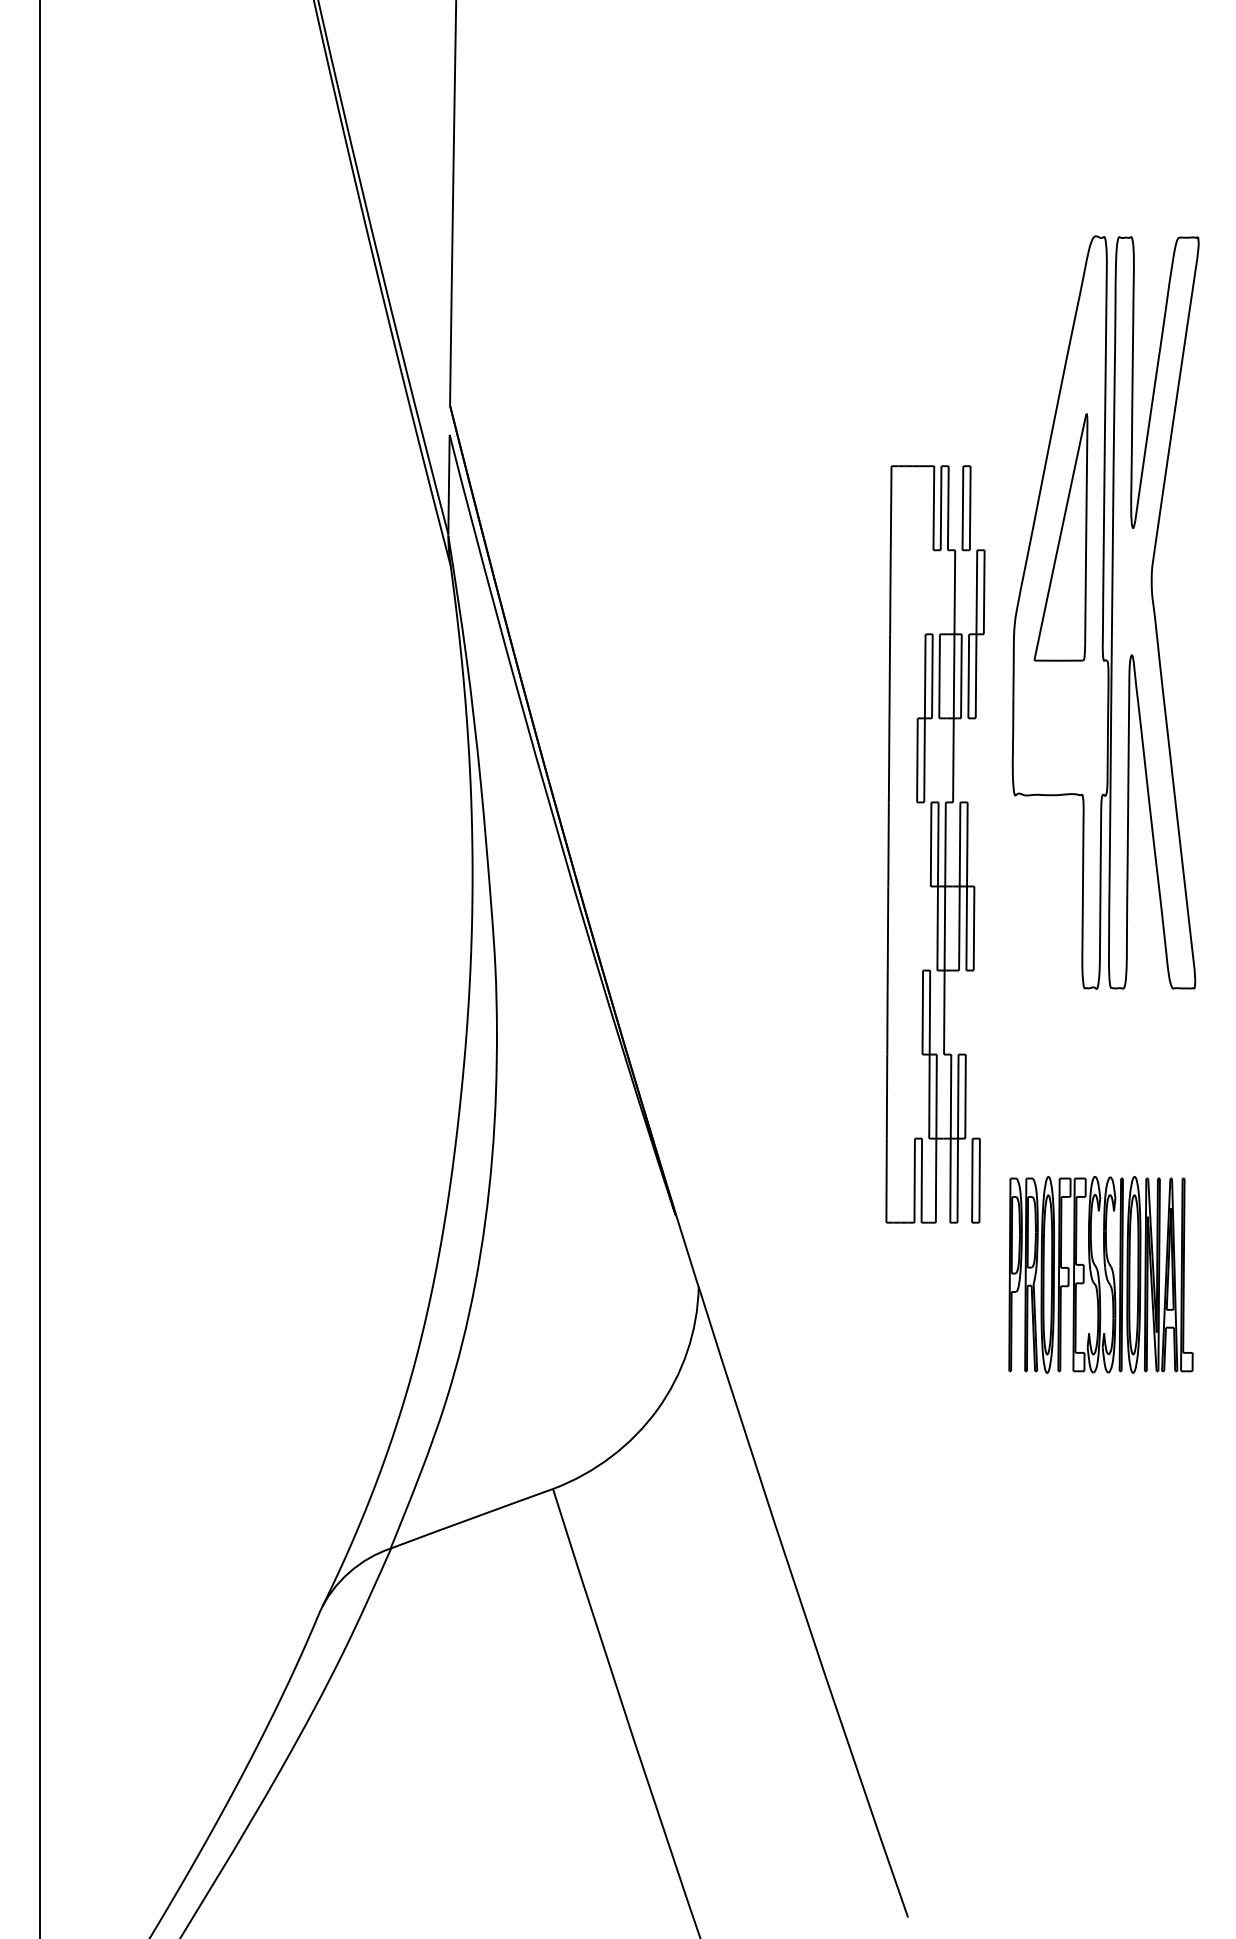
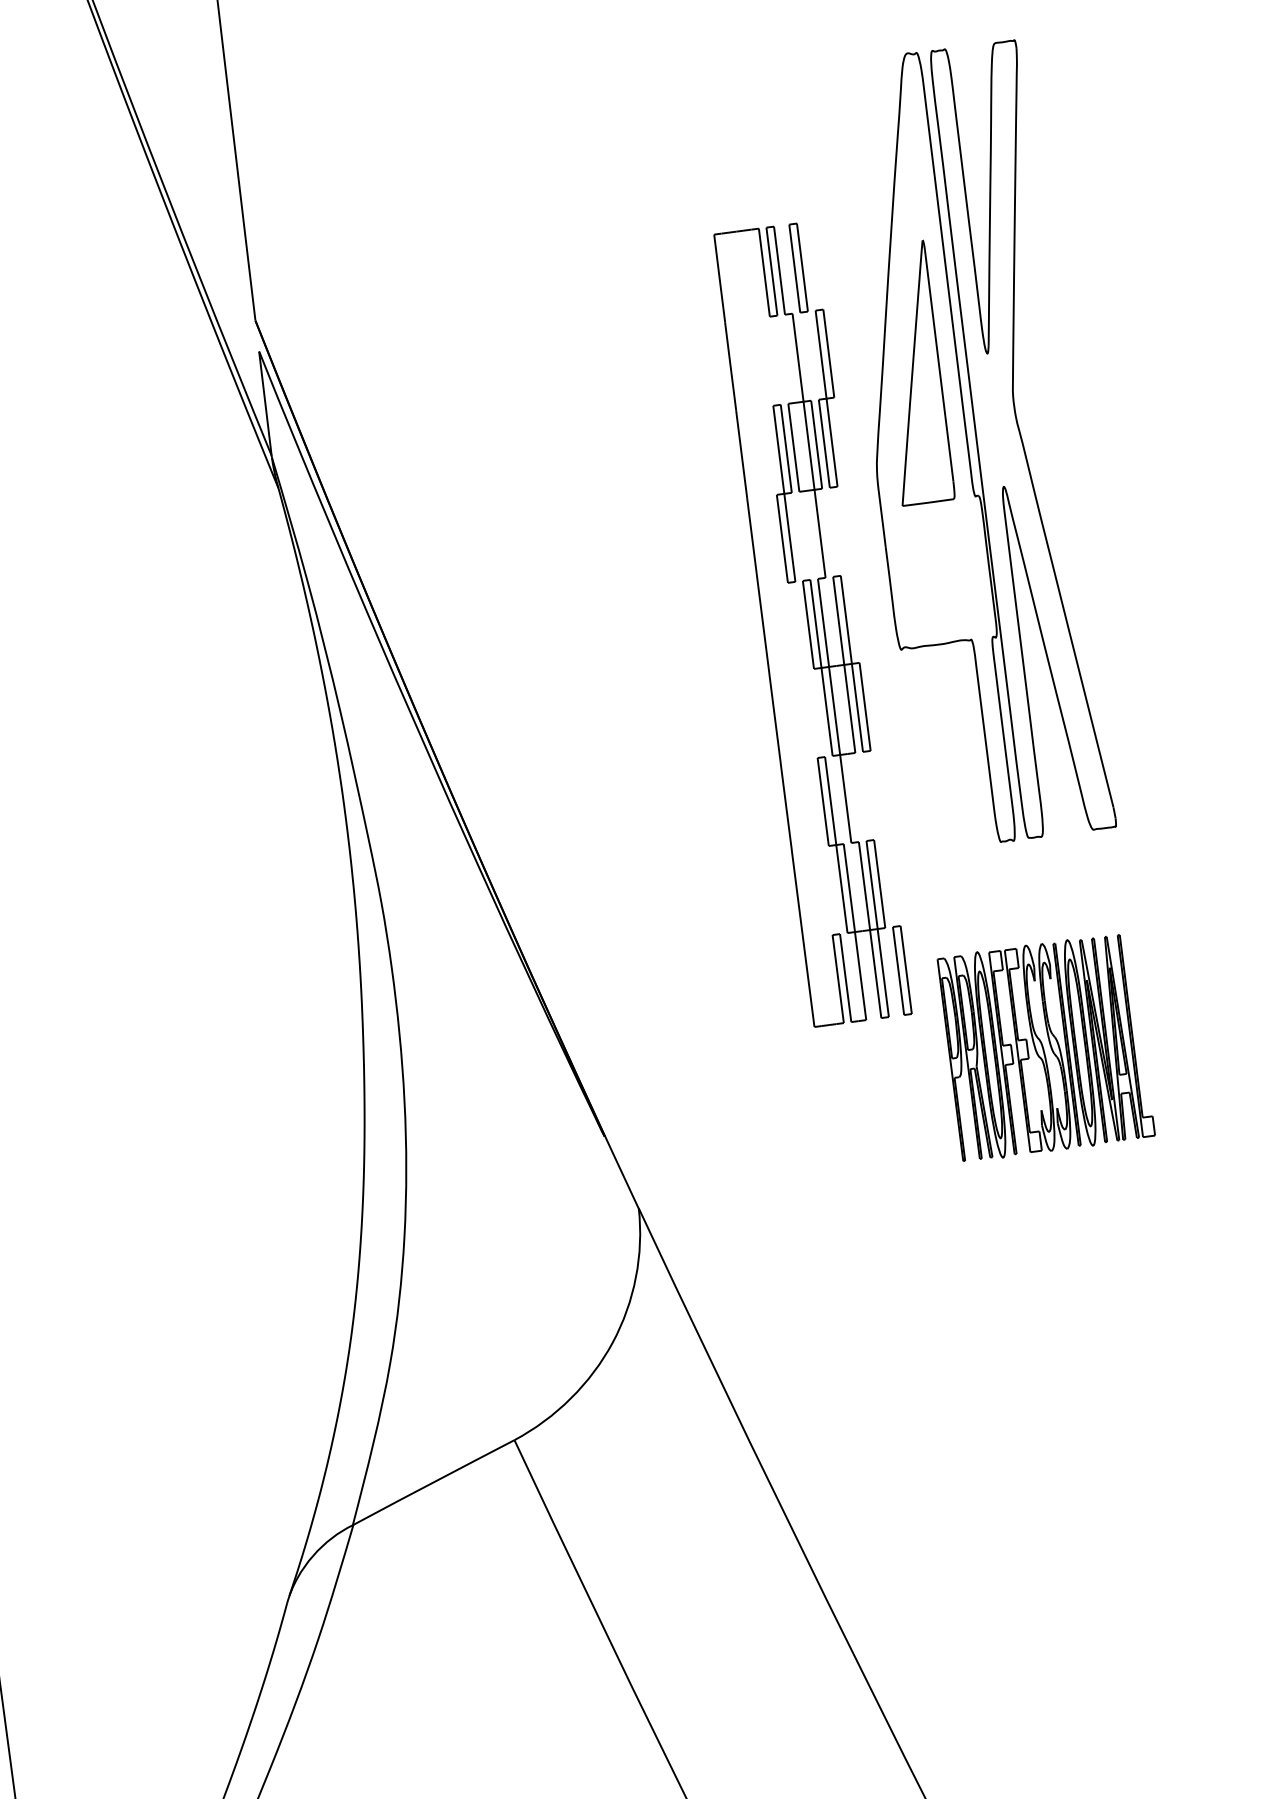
part: (935, 844) -> (813, 624), moved
part: (1100, 1274) -> (1045, 1047), moved

